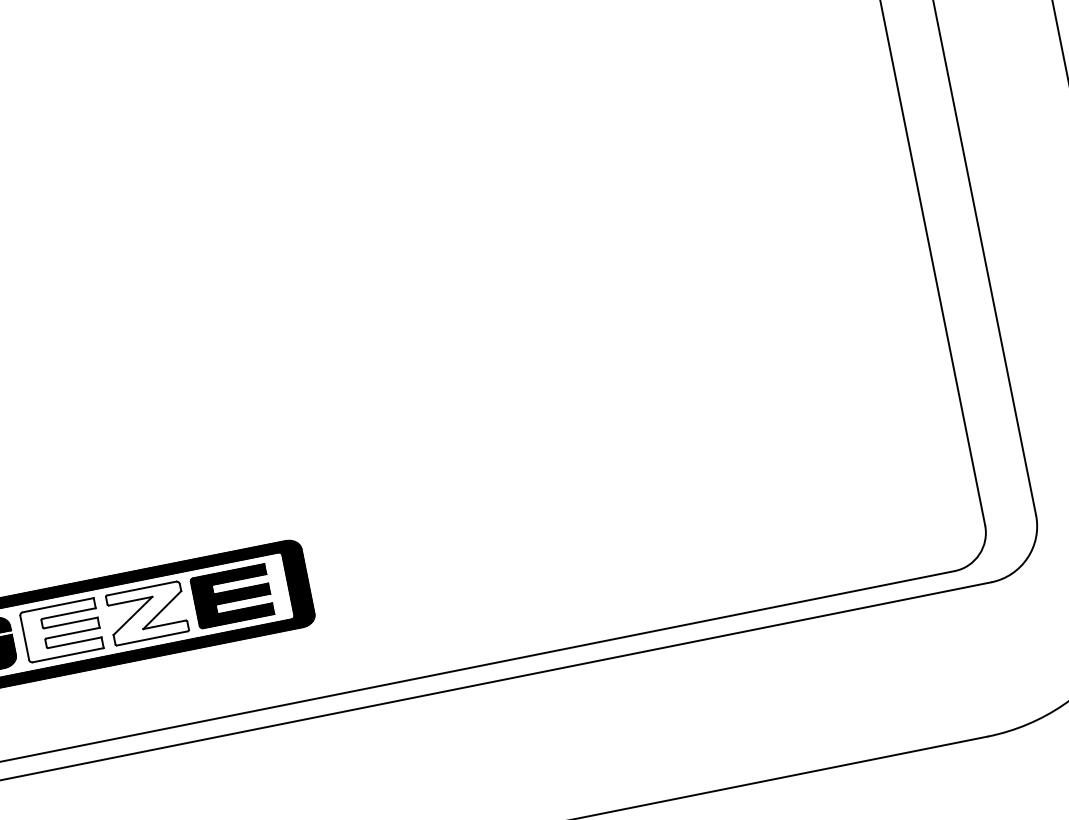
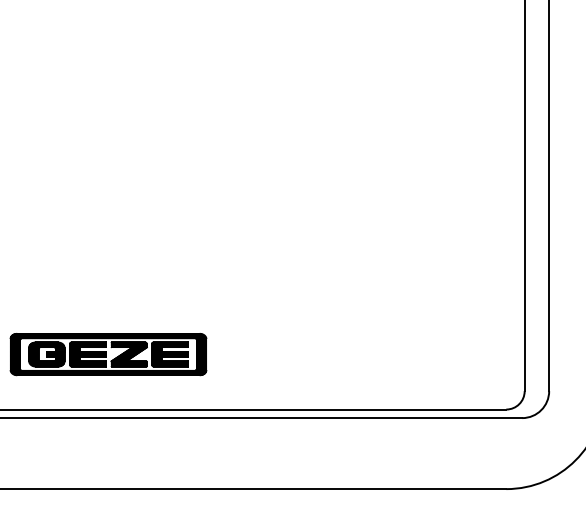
hatch: (146, 613) -> (128, 354), added
hatch: (60, 630) -> (87, 354), added

